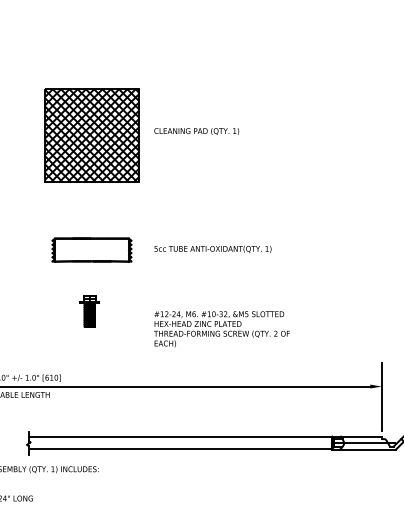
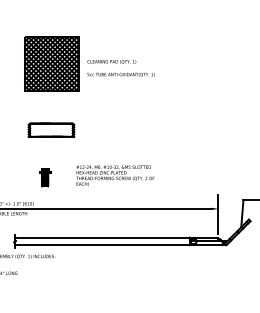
text: (211, 248) -> (120, 74), moved
part: (90, 311) -> (45, 177), moved
text: (222, 328) -> (115, 175), moved

